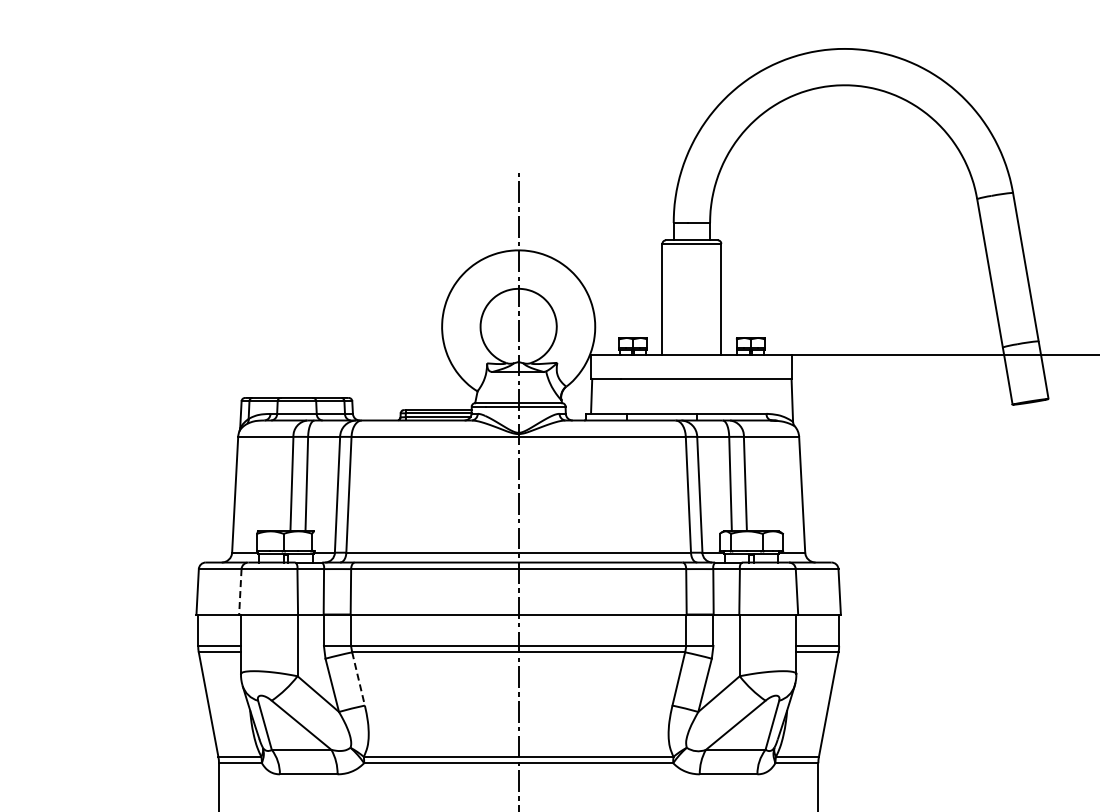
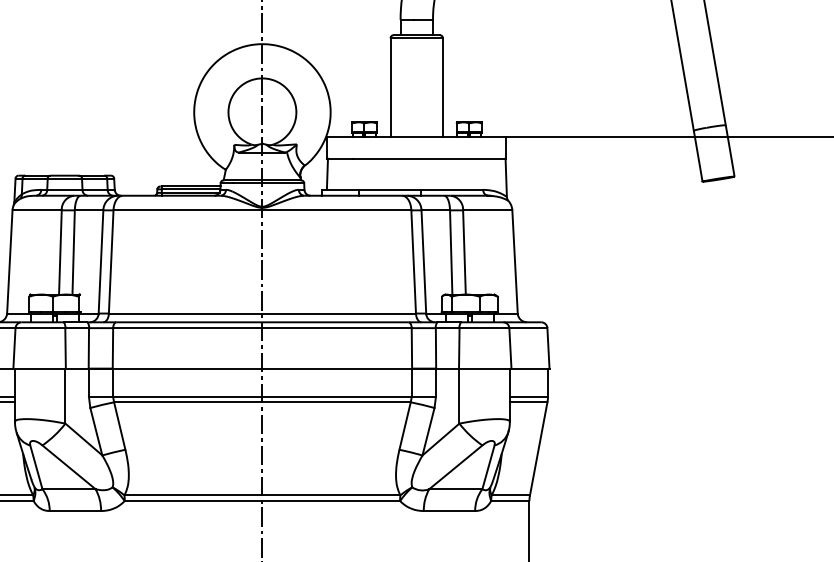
line: (240, 591) -> (14, 348), dashed -> solid
line: (358, 679) -> (119, 426), dashed -> solid

